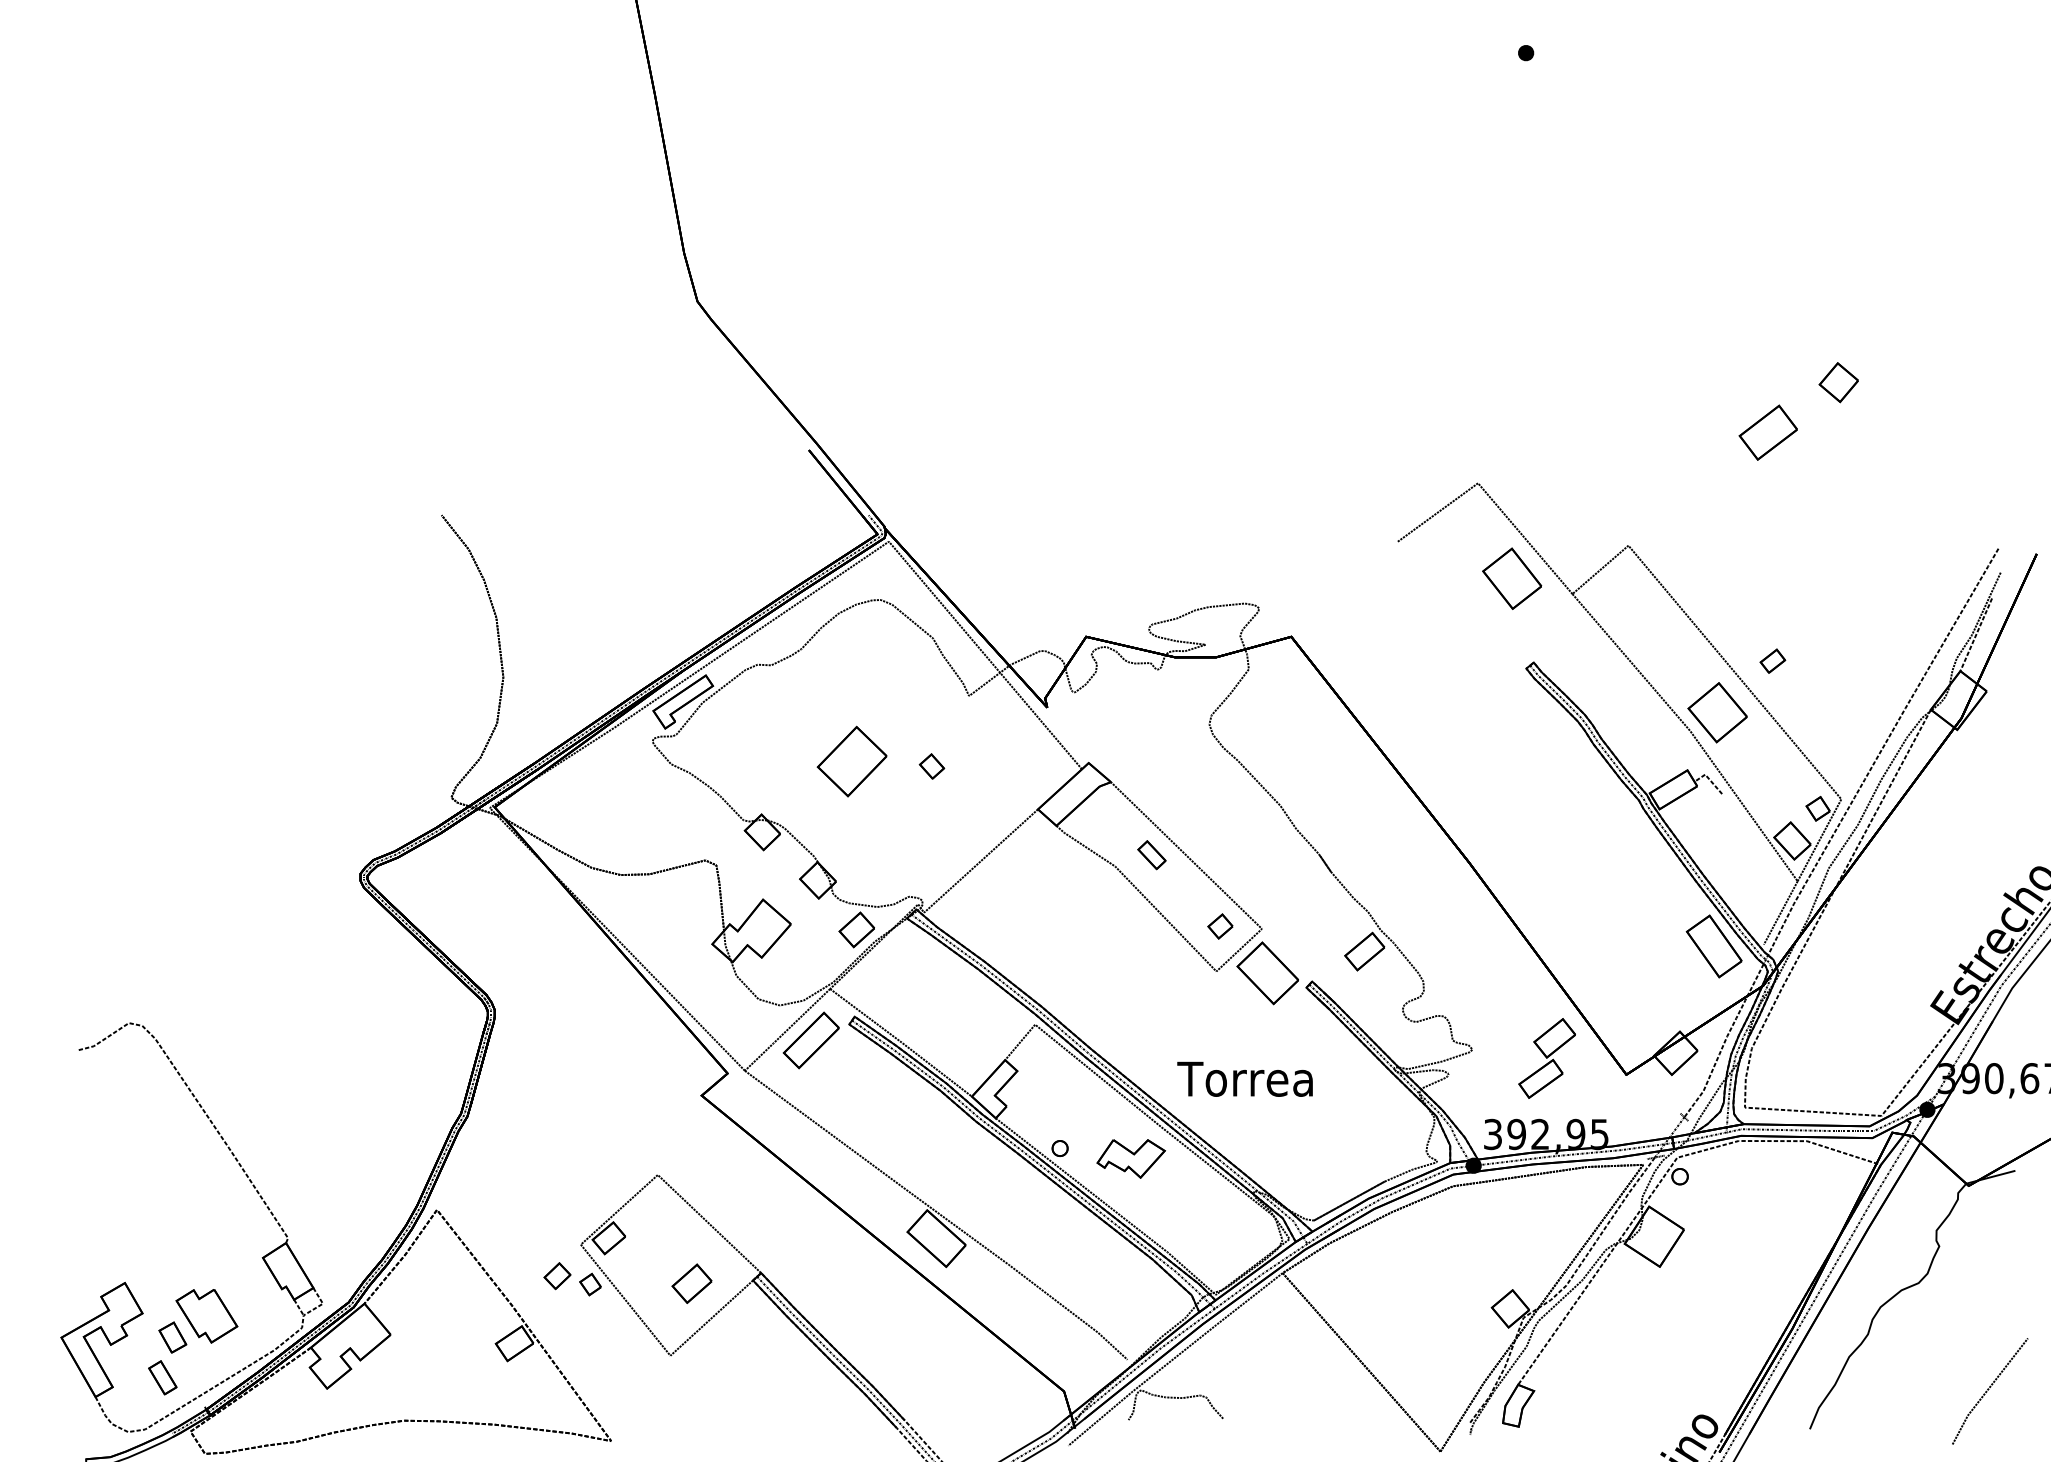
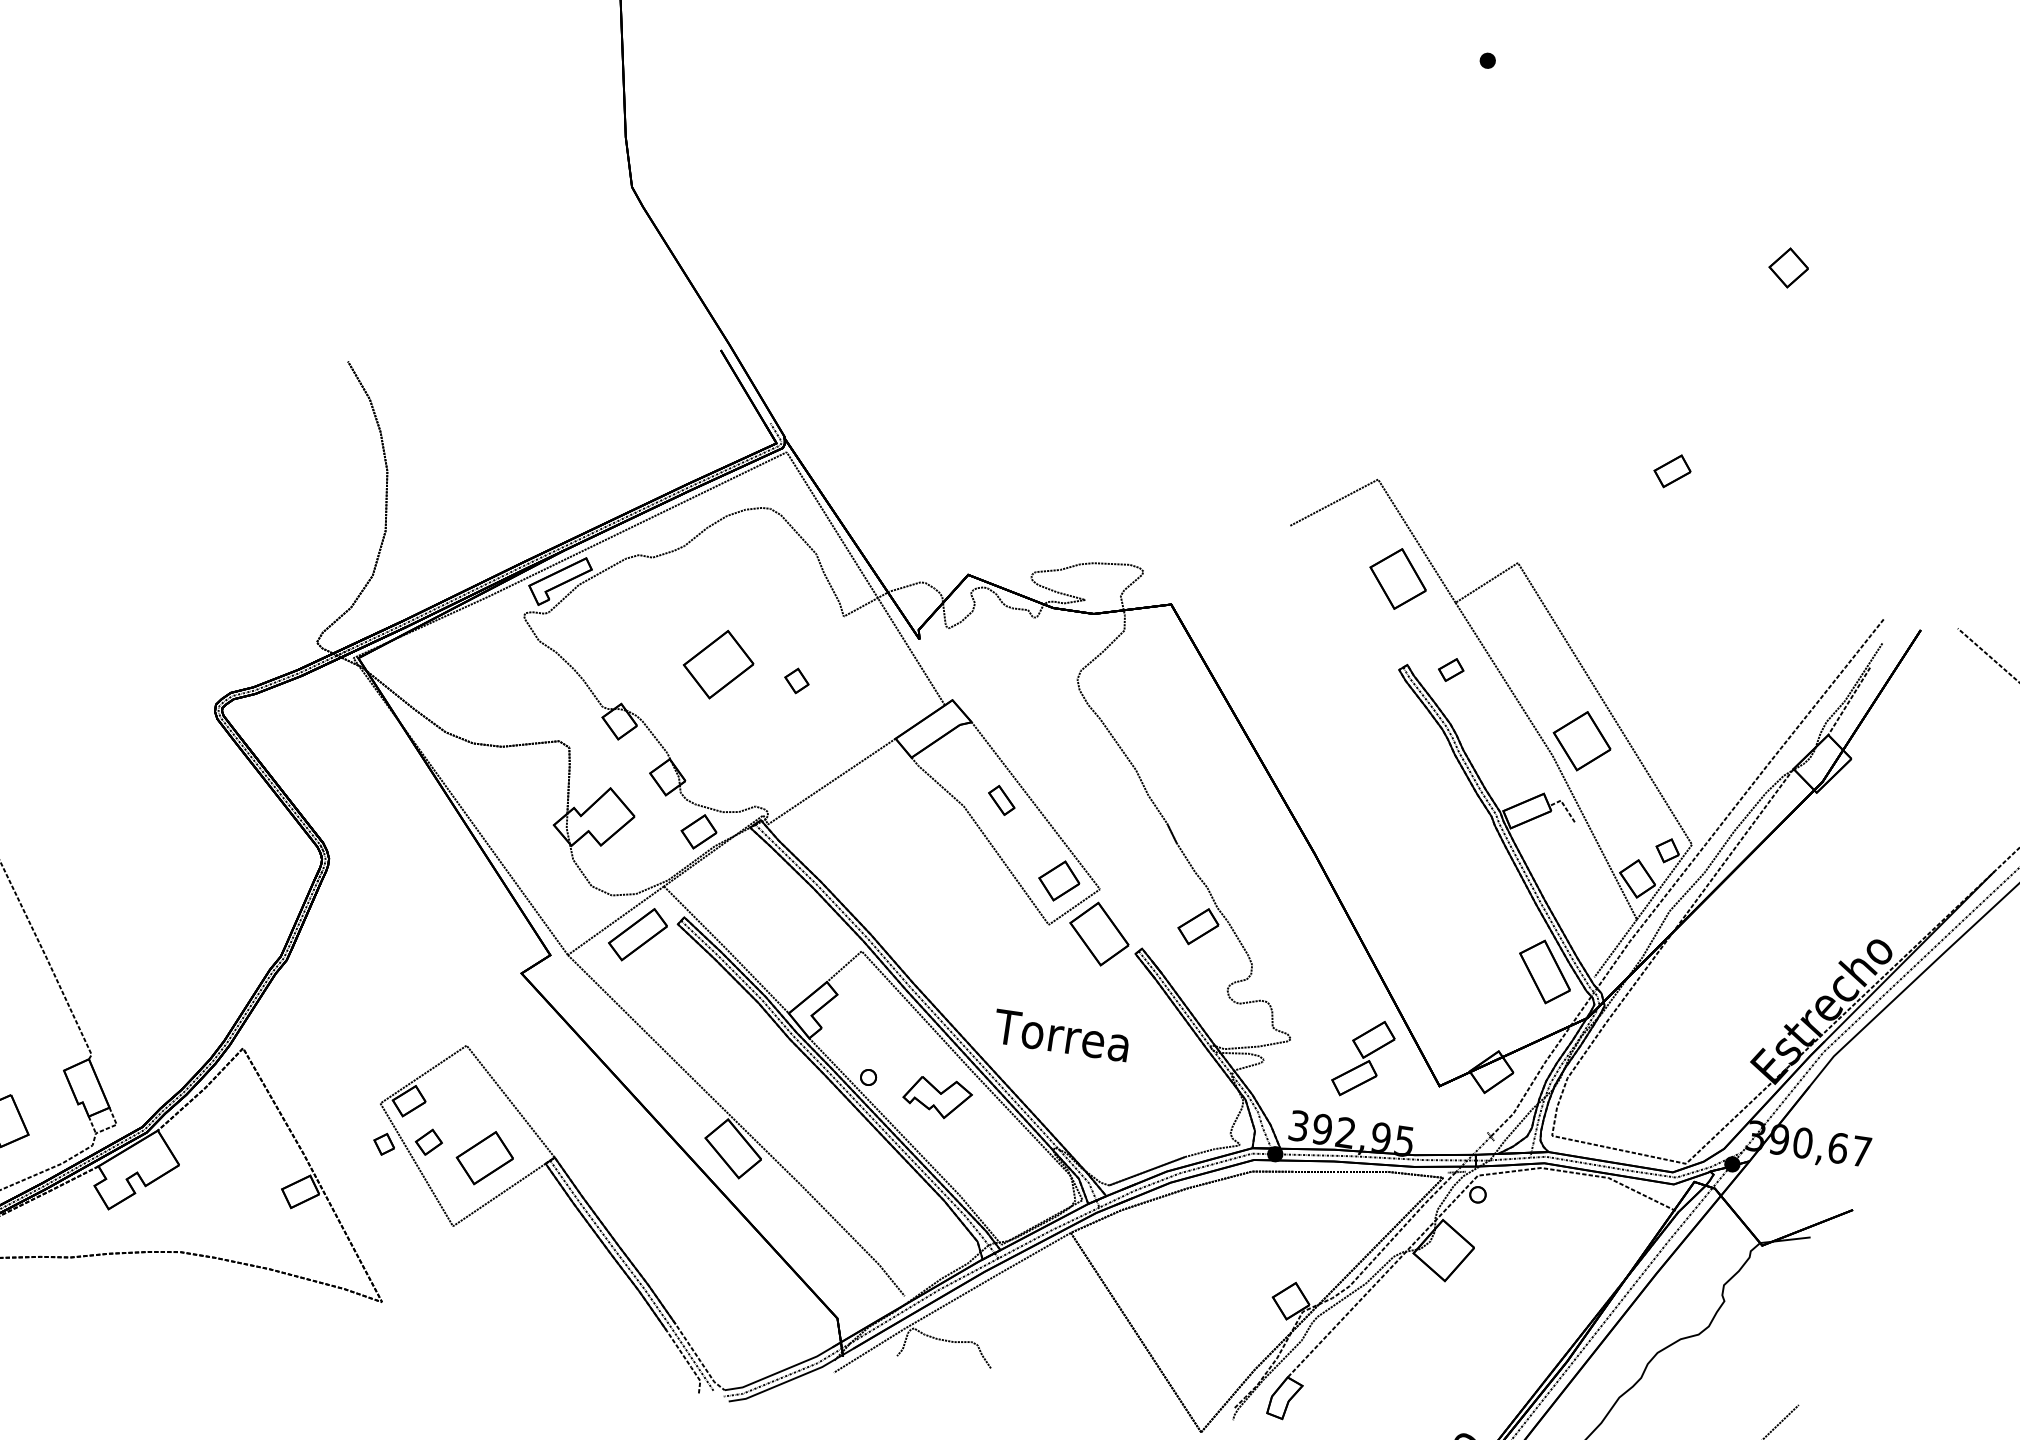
part: (1838, 382) -> (1788, 267), moved
part: (1767, 432) -> (1671, 471), size x0.62
part: (1772, 660) -> (1450, 669), moved
part: (1220, 926) -> (1059, 880), size x1.67
part: (557, 1276) -> (428, 1142), moved
part: (691, 1283) -> (484, 1157), size x1.43

